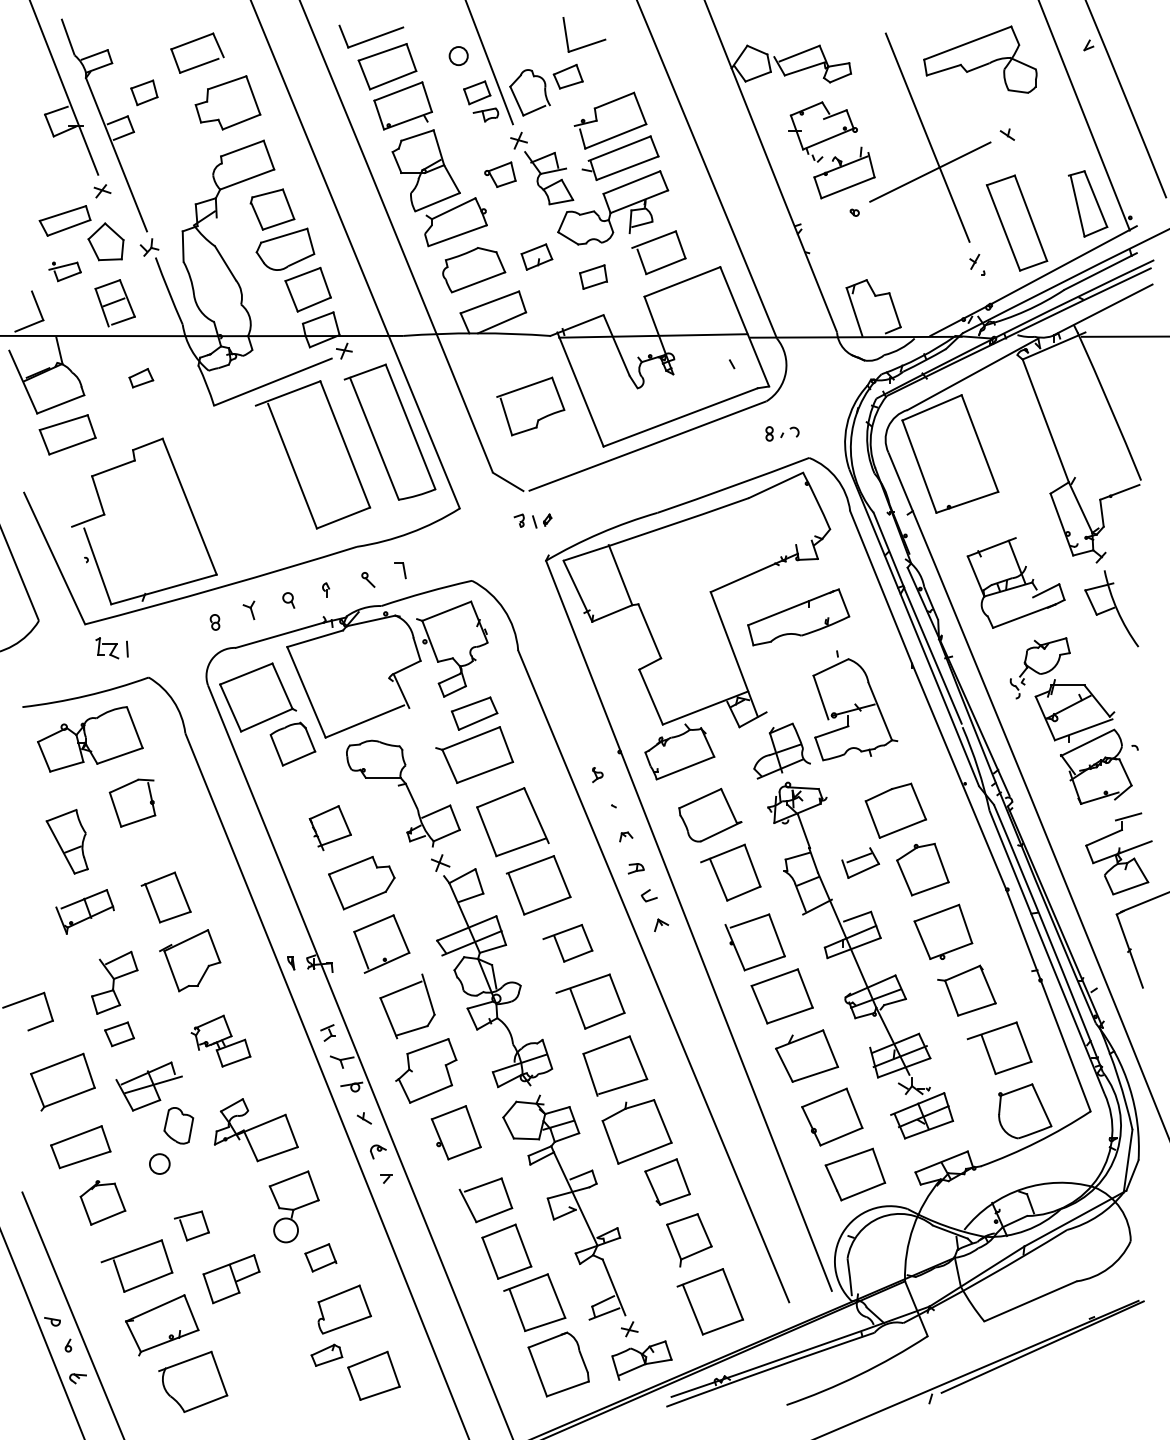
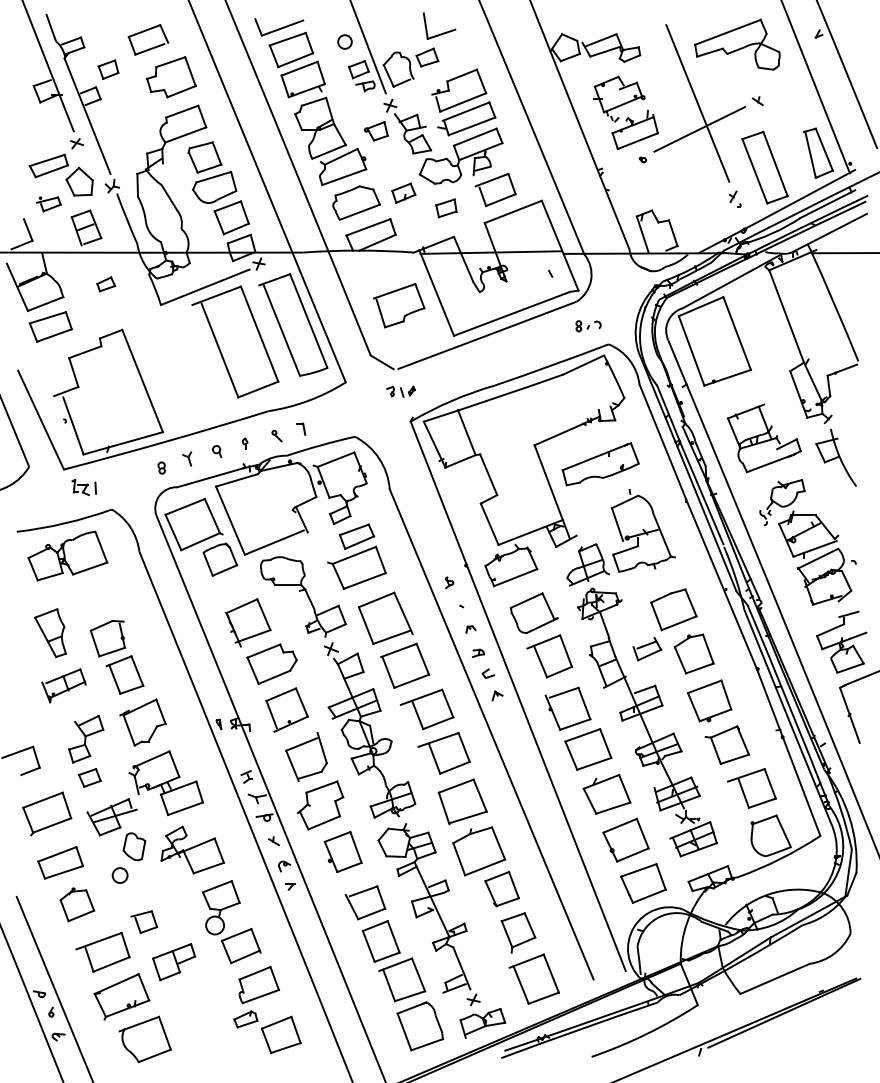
part: (132, 802) -> (107, 638), moved
part: (330, 827) -> (248, 622), size x1.43
part: (567, 943) -> (426, 709), size x1.43
part: (220, 1040) -> (165, 782), size x1.67
part: (320, 1257) -> (241, 945), size x1.67

